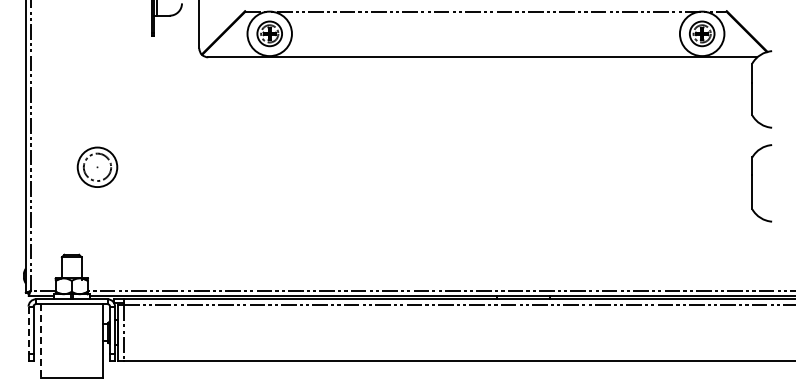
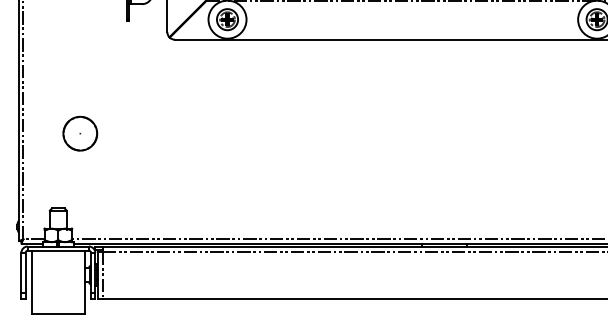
circle: (97, 166) -> (80, 133), size x1.43
line: (28, 330) -> (21, 273), dashed -> solid
line: (40, 341) -> (31, 282), dashed -> solid

